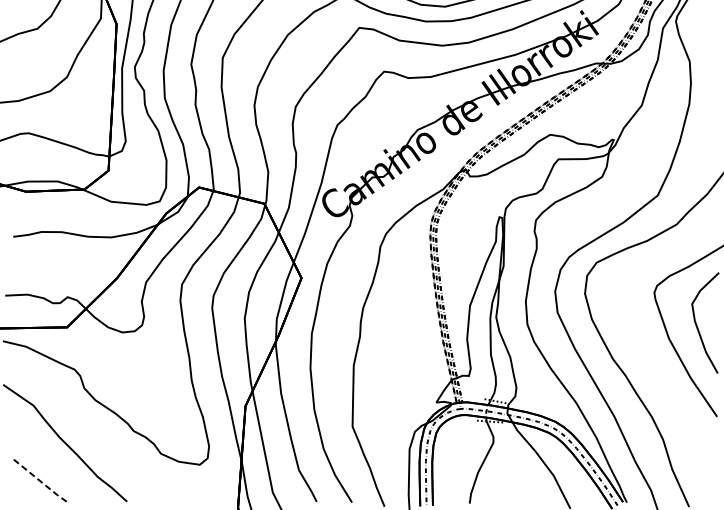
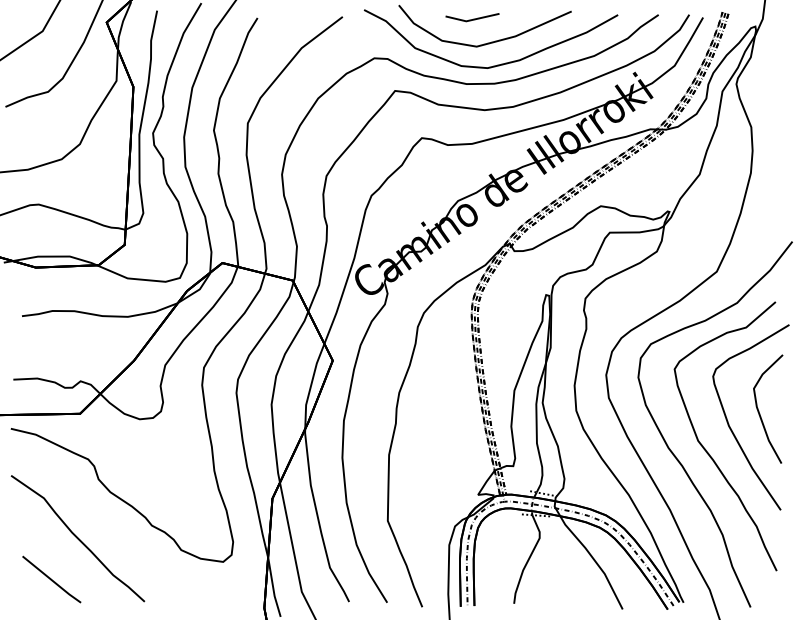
curve: (648, 360) -> (706, 449), added
line: (41, 481) -> (52, 580), dashed -> solid

